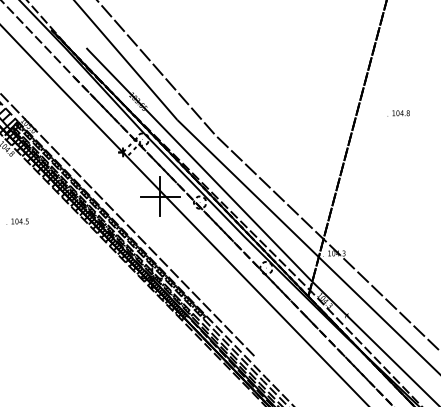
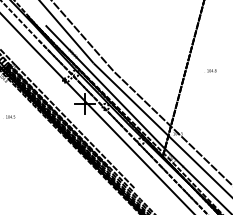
text: (400, 112) -> (211, 70), moved

